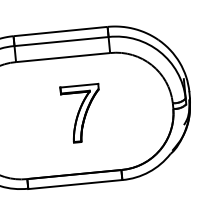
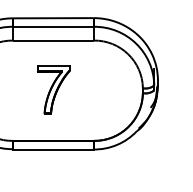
part: (81, 113) -> (53, 89), moved

